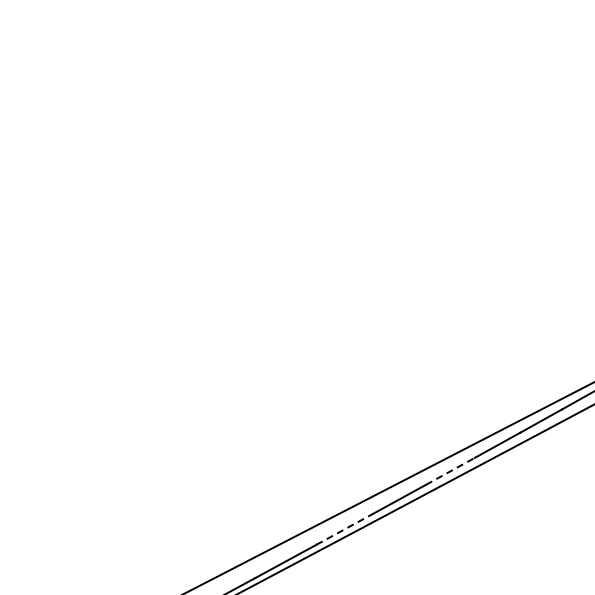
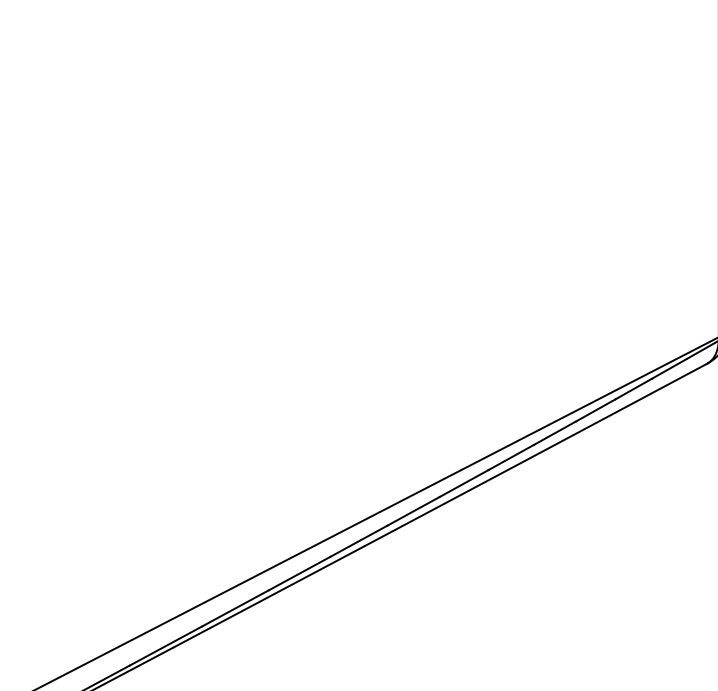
line: (450, 471) -> (464, 483), dashed -> solid
line: (345, 529) -> (359, 541), dashed -> solid

